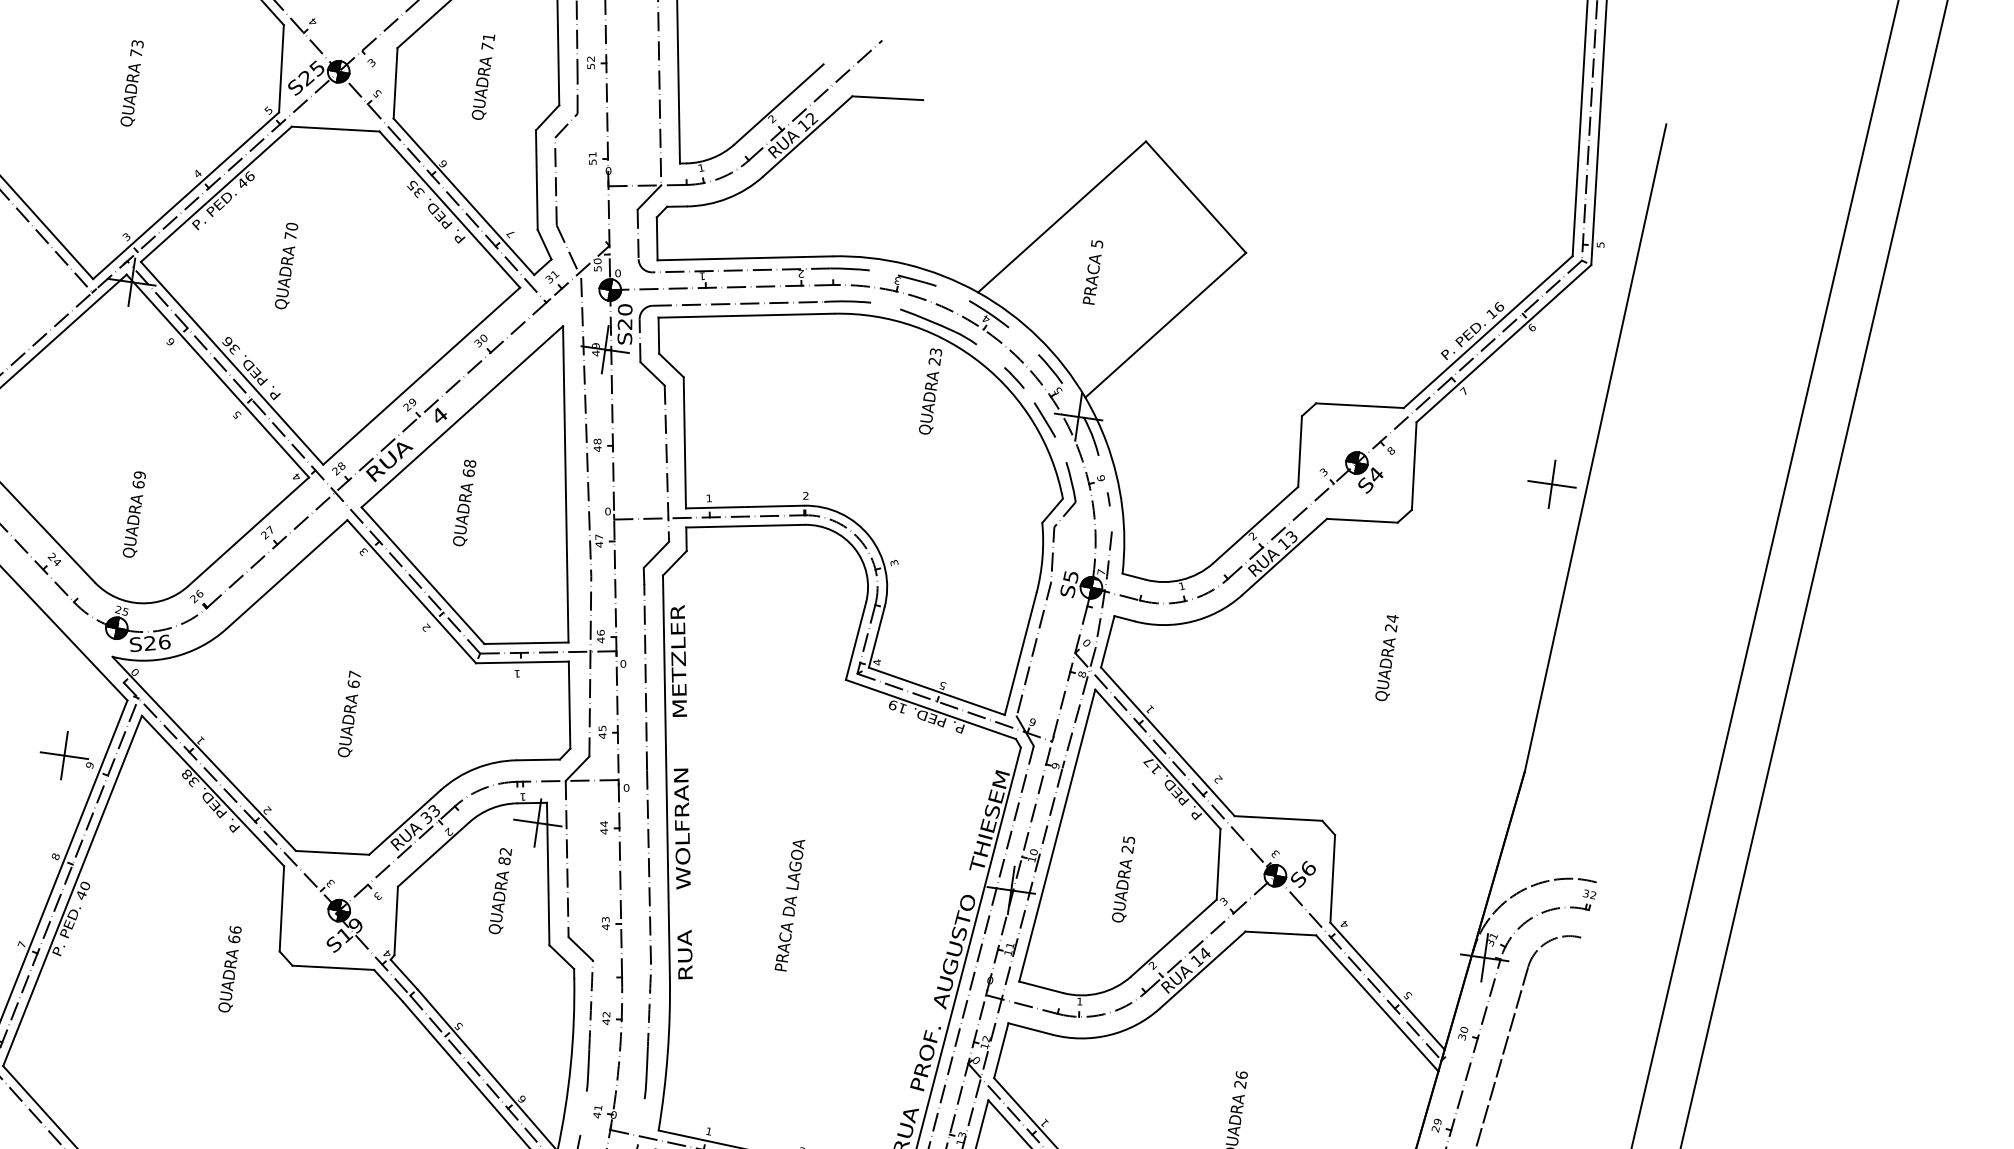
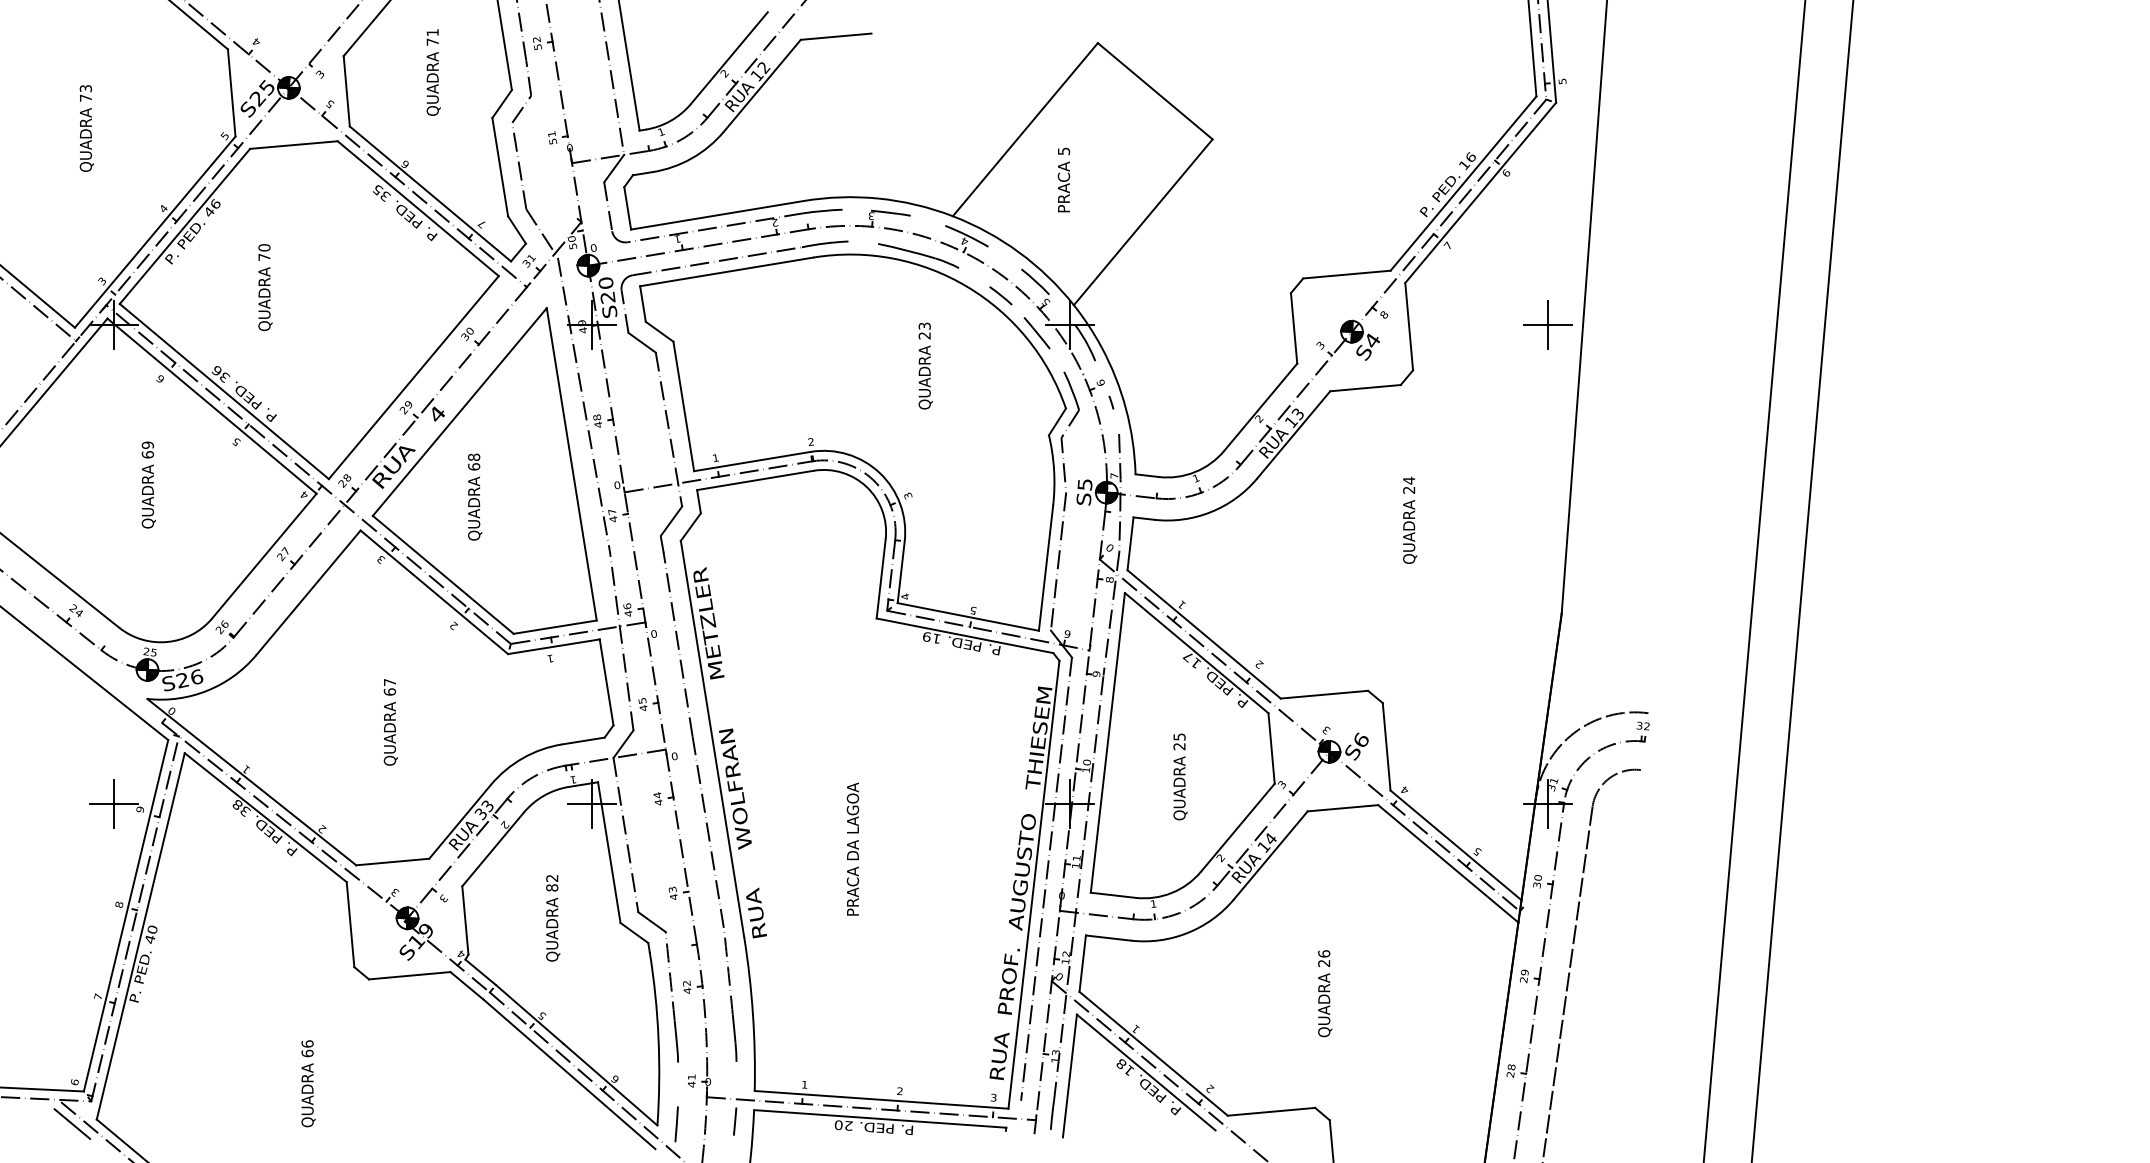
text: (931, 391) -> (925, 365), moved
text: (135, 514) -> (148, 484), moved
text: (501, 891) -> (553, 918), moved
text: (230, 969) -> (308, 1083), moved

